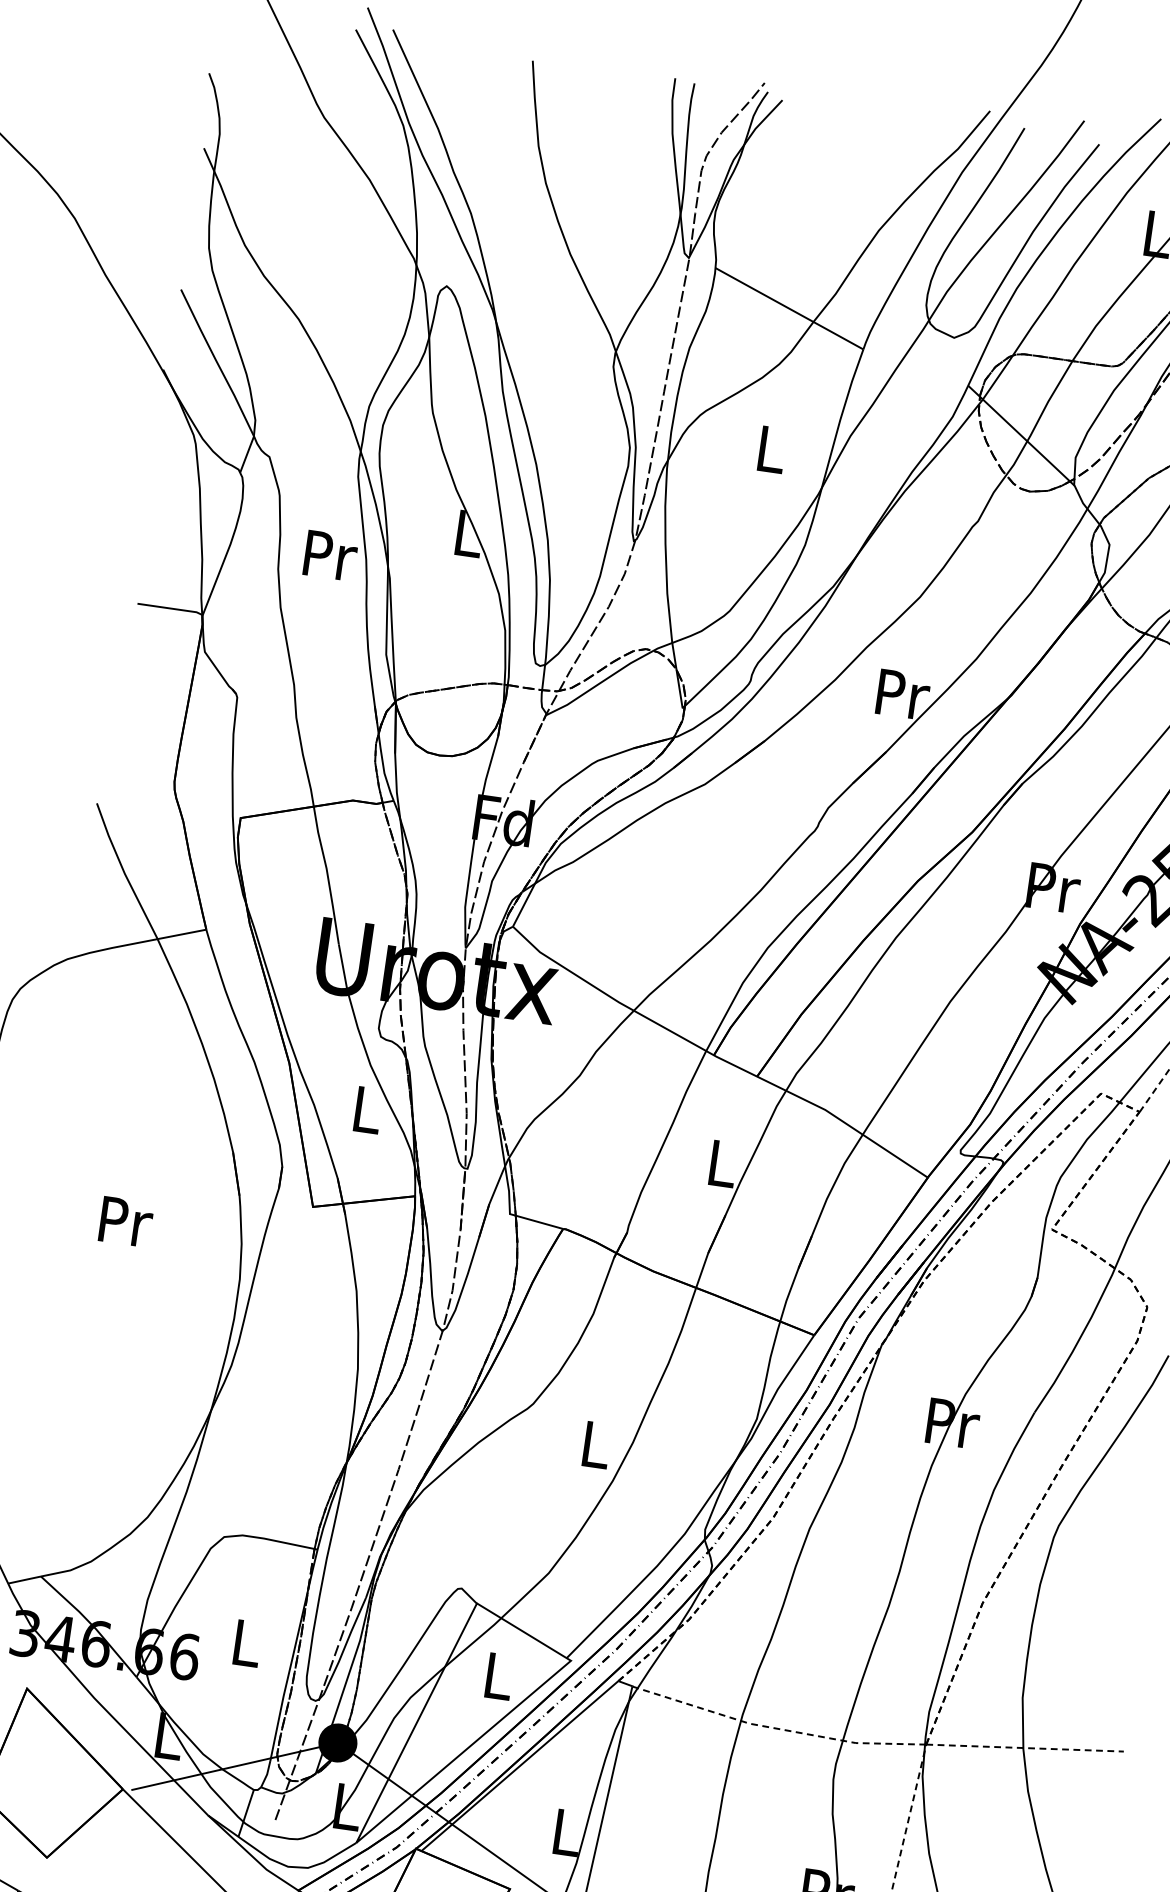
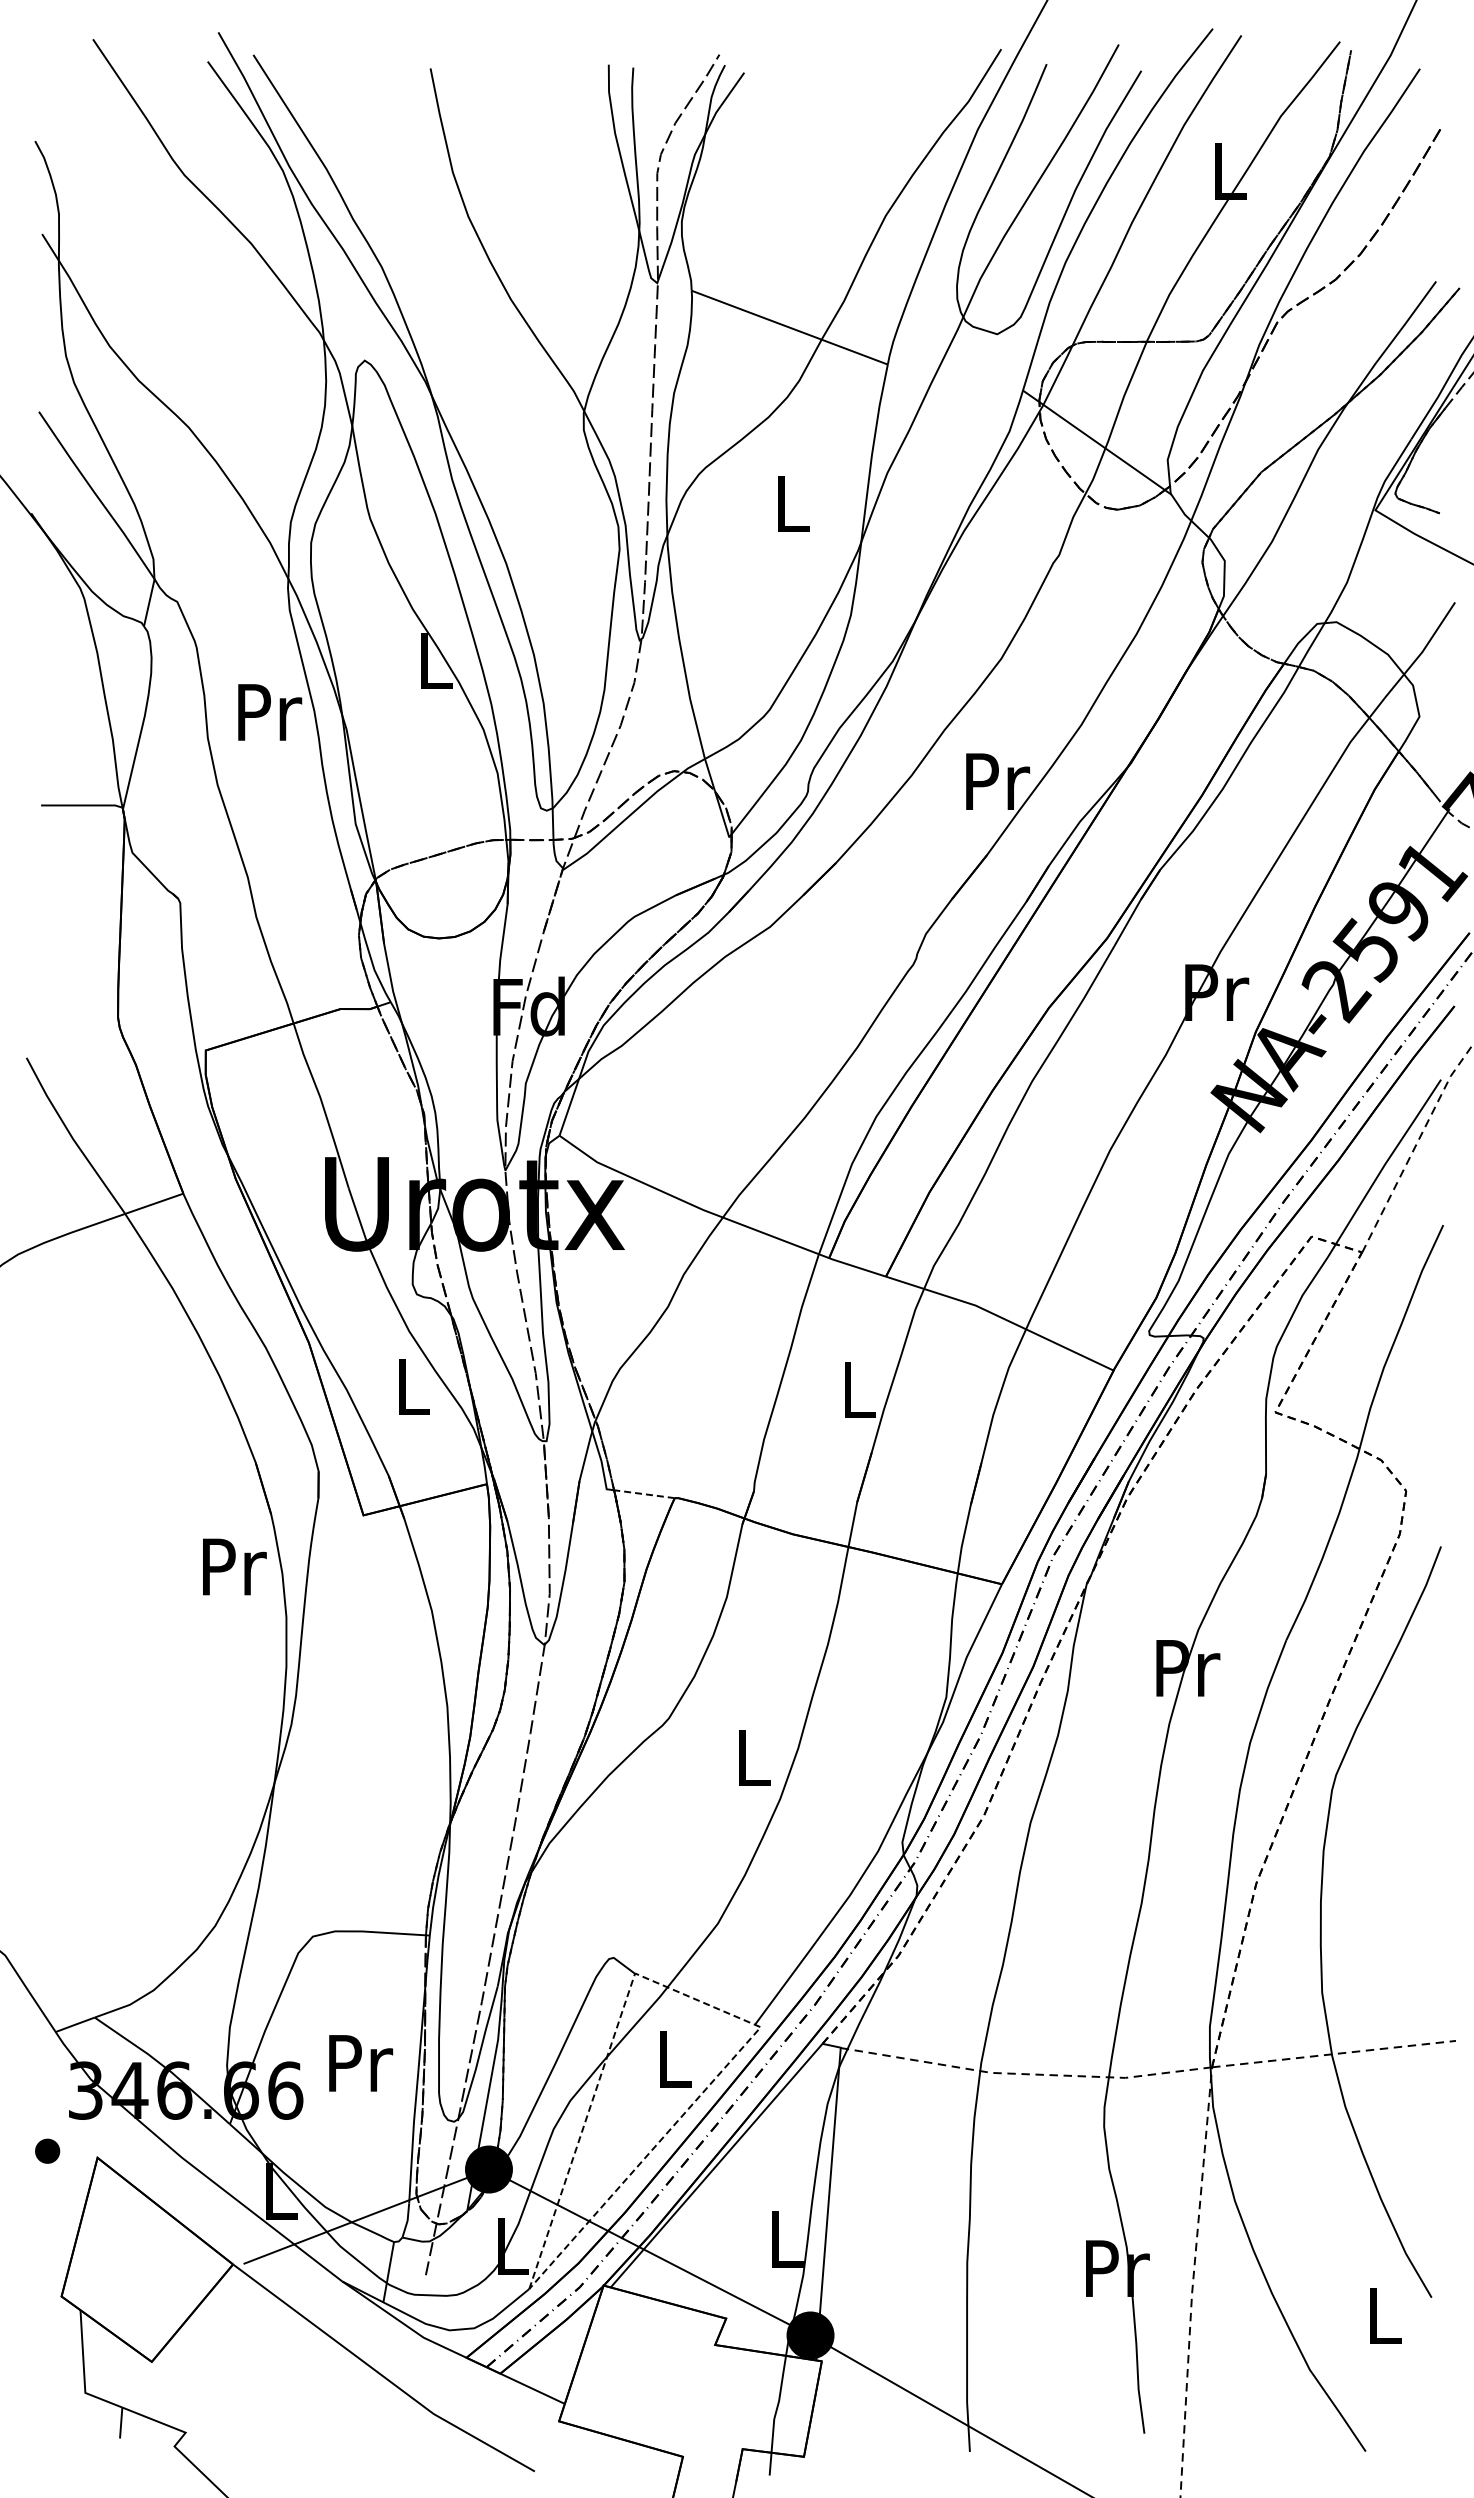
text: (126, 1221) -> (234, 1566), moved
line: (539, 1222) -> (644, 1494), solid -> dashed
line: (529, 1635) -> (705, 2003), solid -> dashed
text: (248, 1643) -> (361, 2063), L -> Pr

